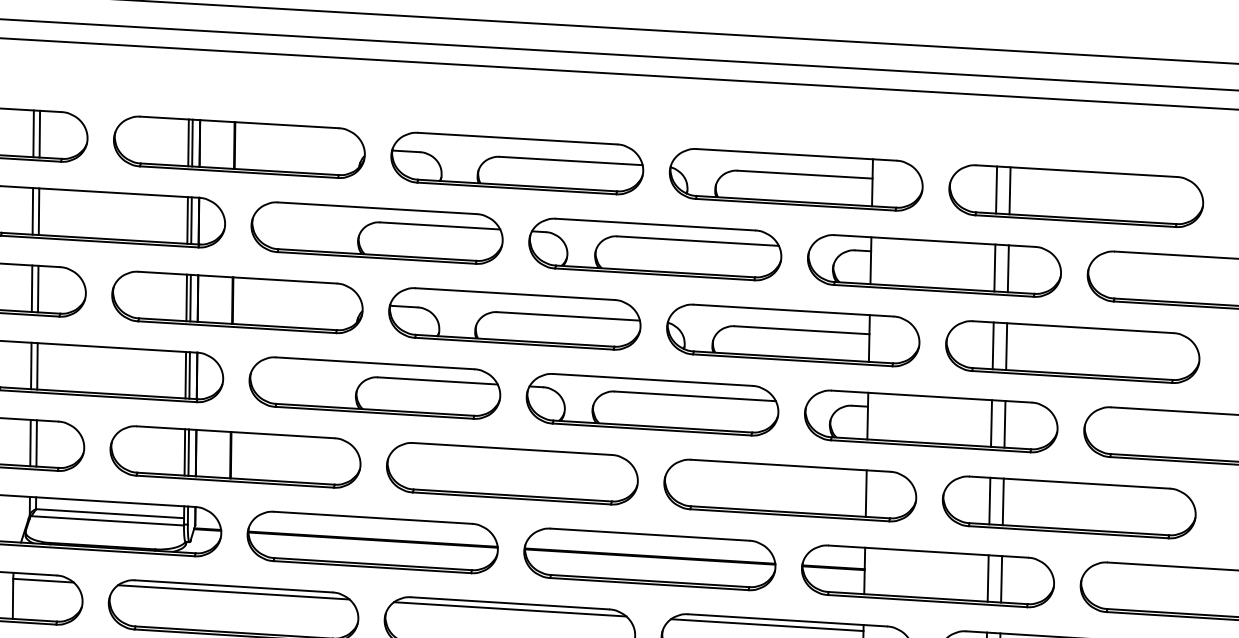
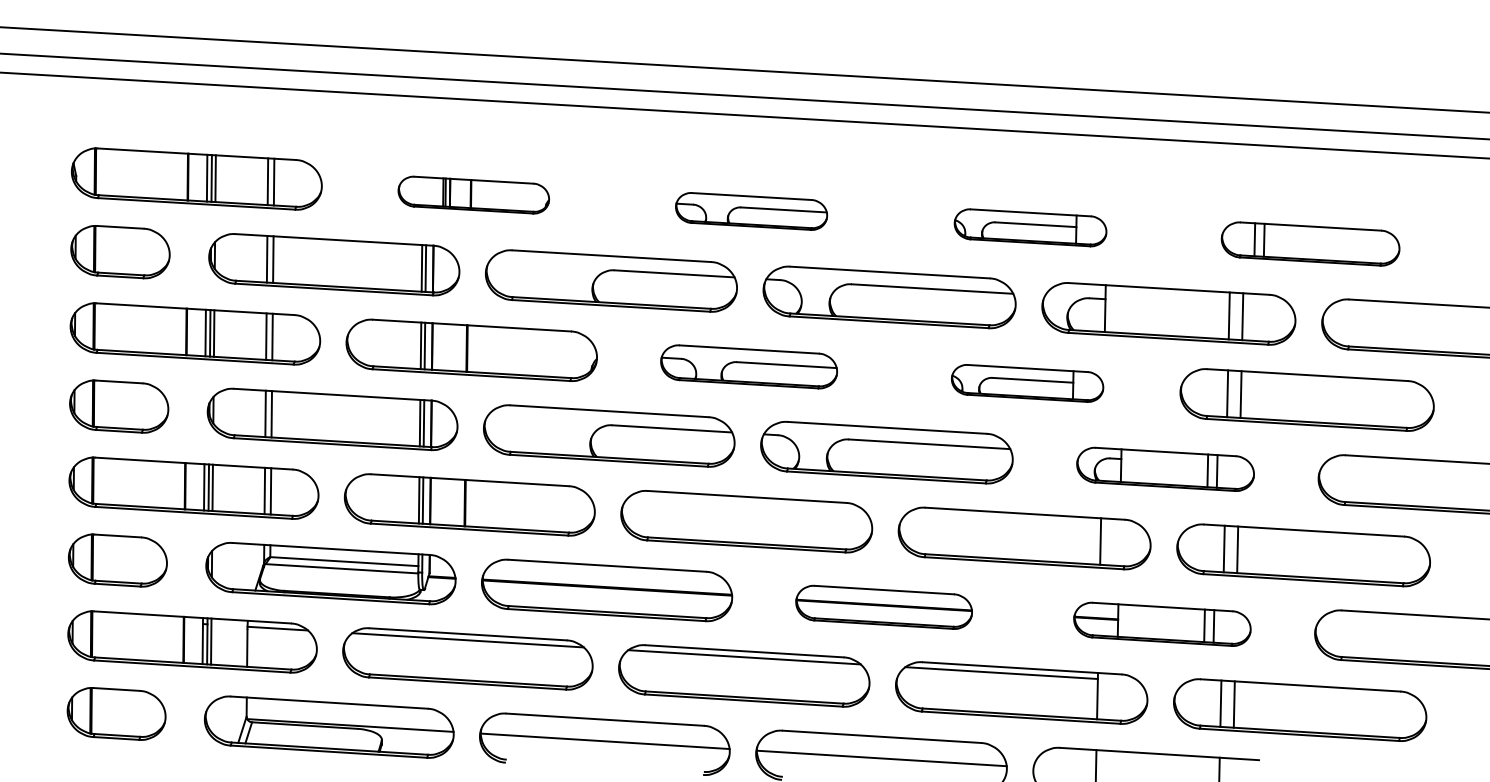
part: (239, 146) -> (473, 194), size x0.6
part: (517, 163) -> (751, 211), size x0.6
part: (796, 179) -> (1030, 227), size x0.6
part: (1076, 195) -> (1310, 243), size x0.7
part: (514, 318) -> (748, 366), size x0.7
part: (793, 335) -> (1027, 383), size x0.6
part: (931, 421) -> (1165, 469), size x0.7
part: (649, 559) -> (883, 607), size x0.7
part: (928, 576) -> (1162, 624), size x0.7

